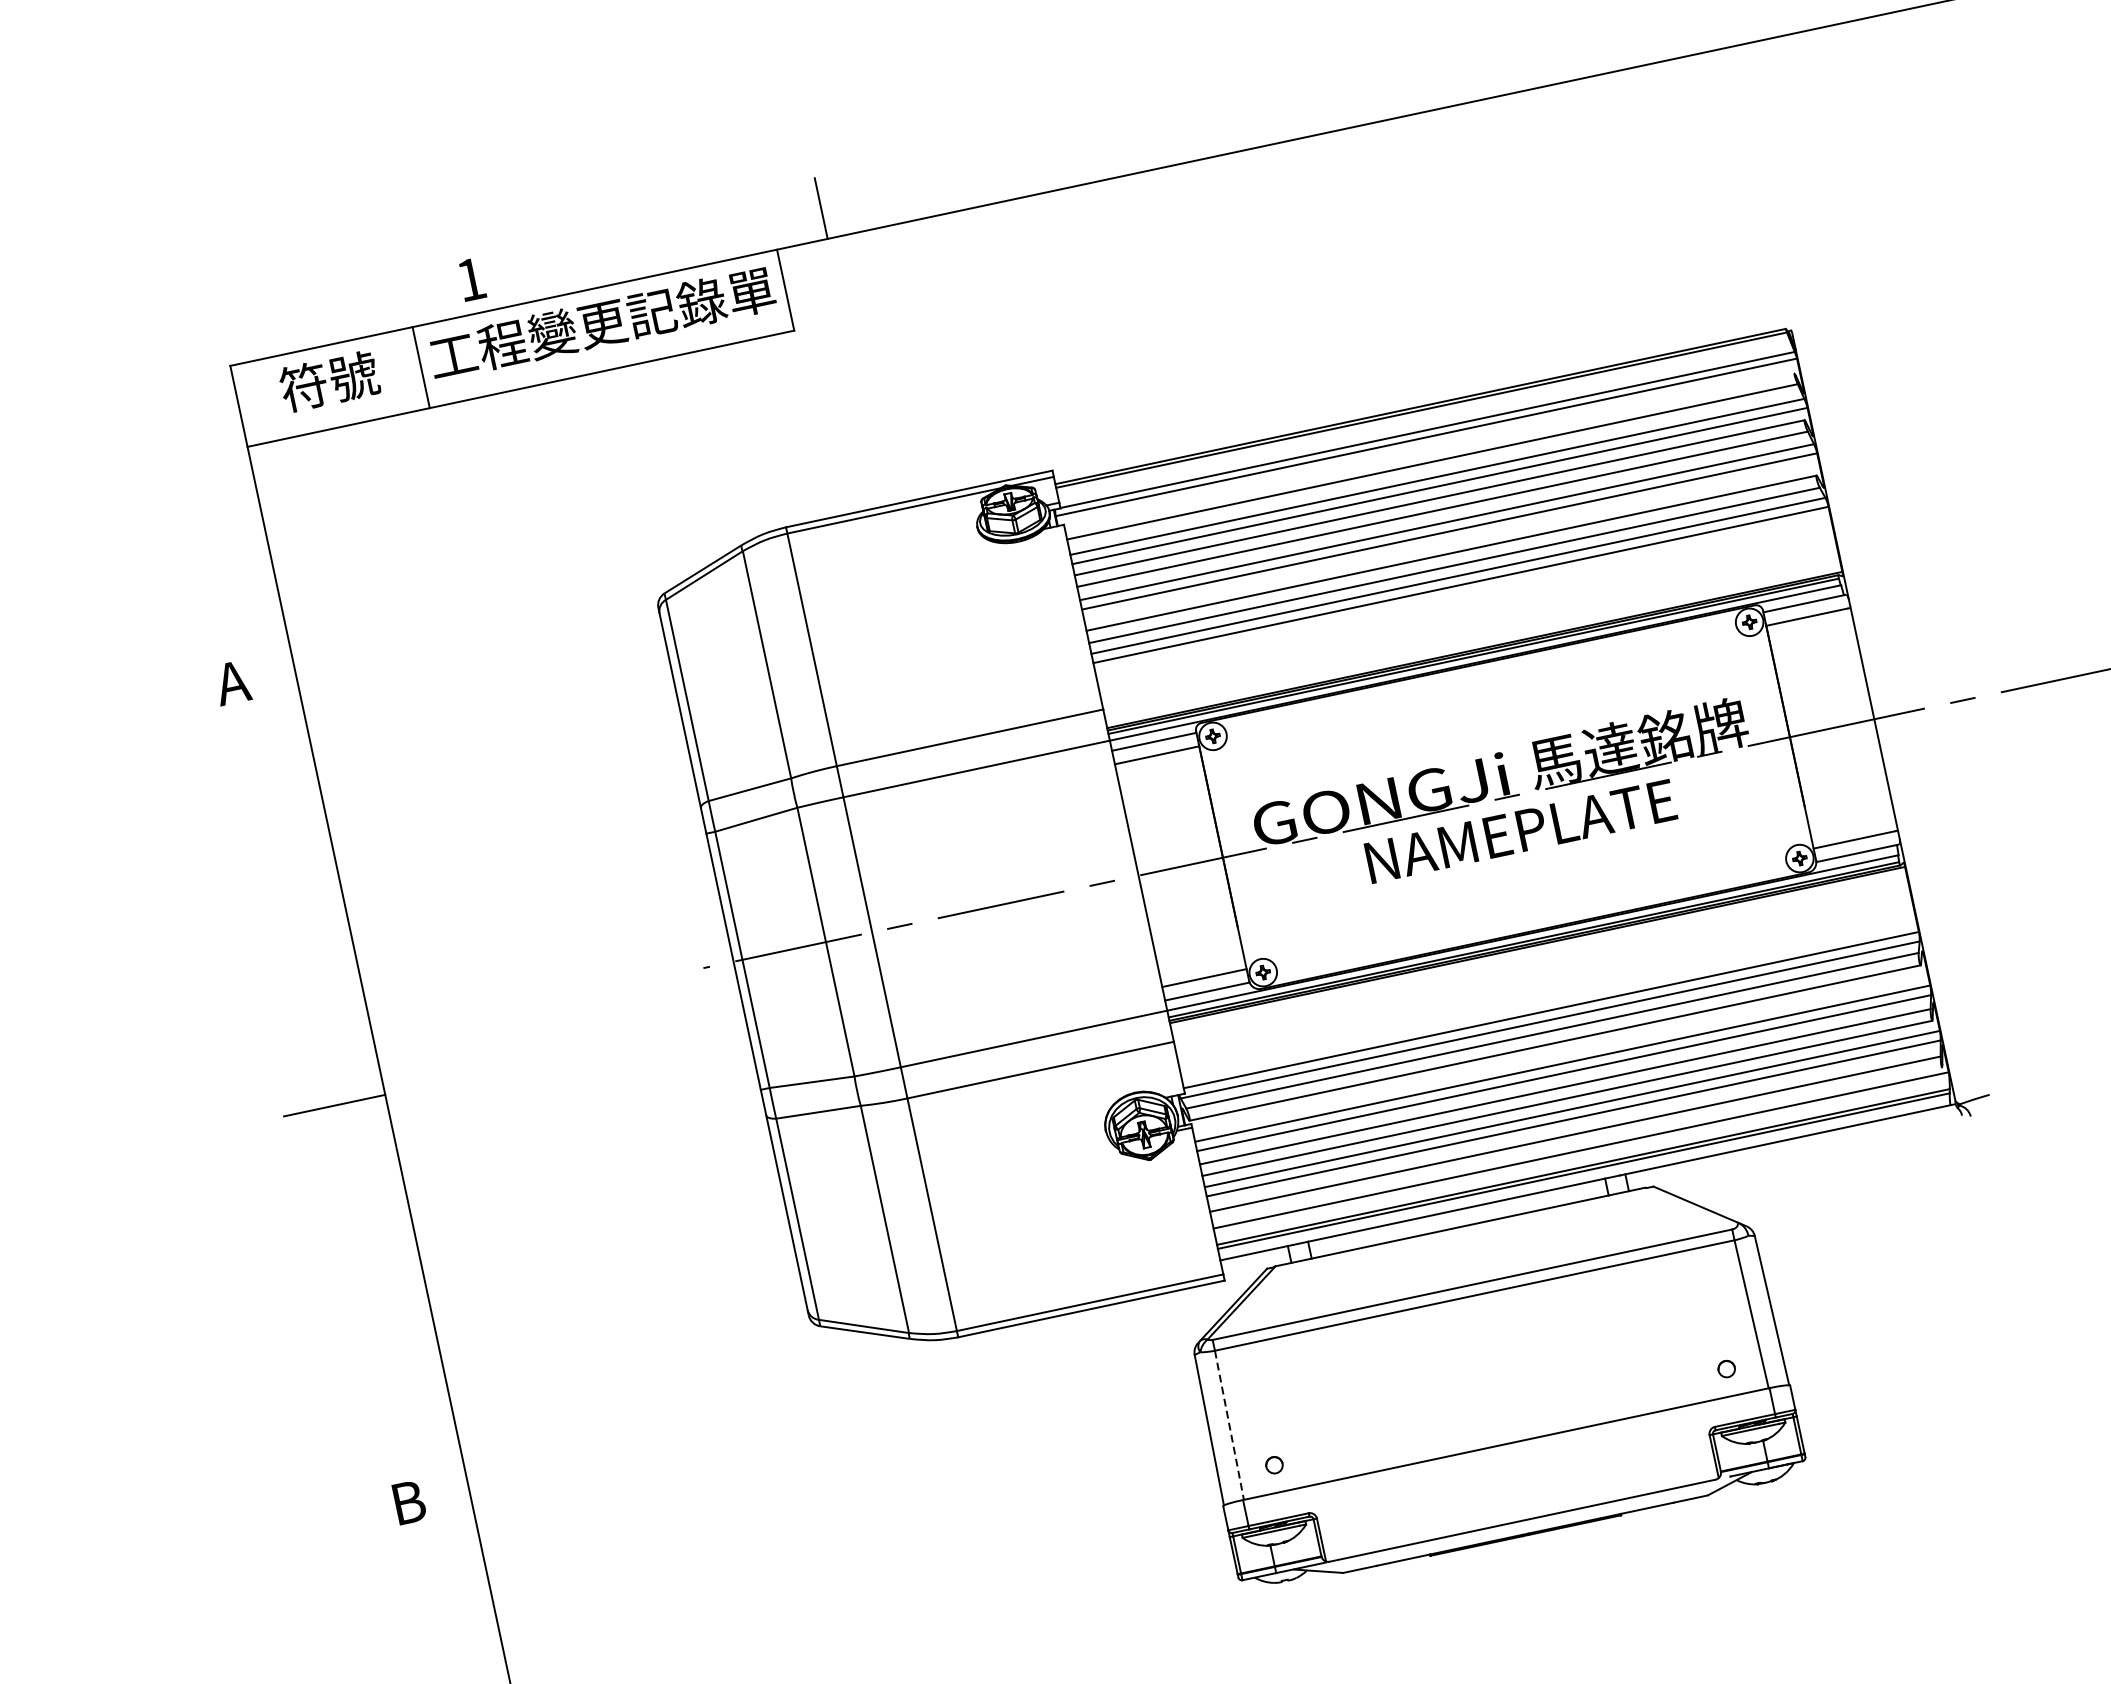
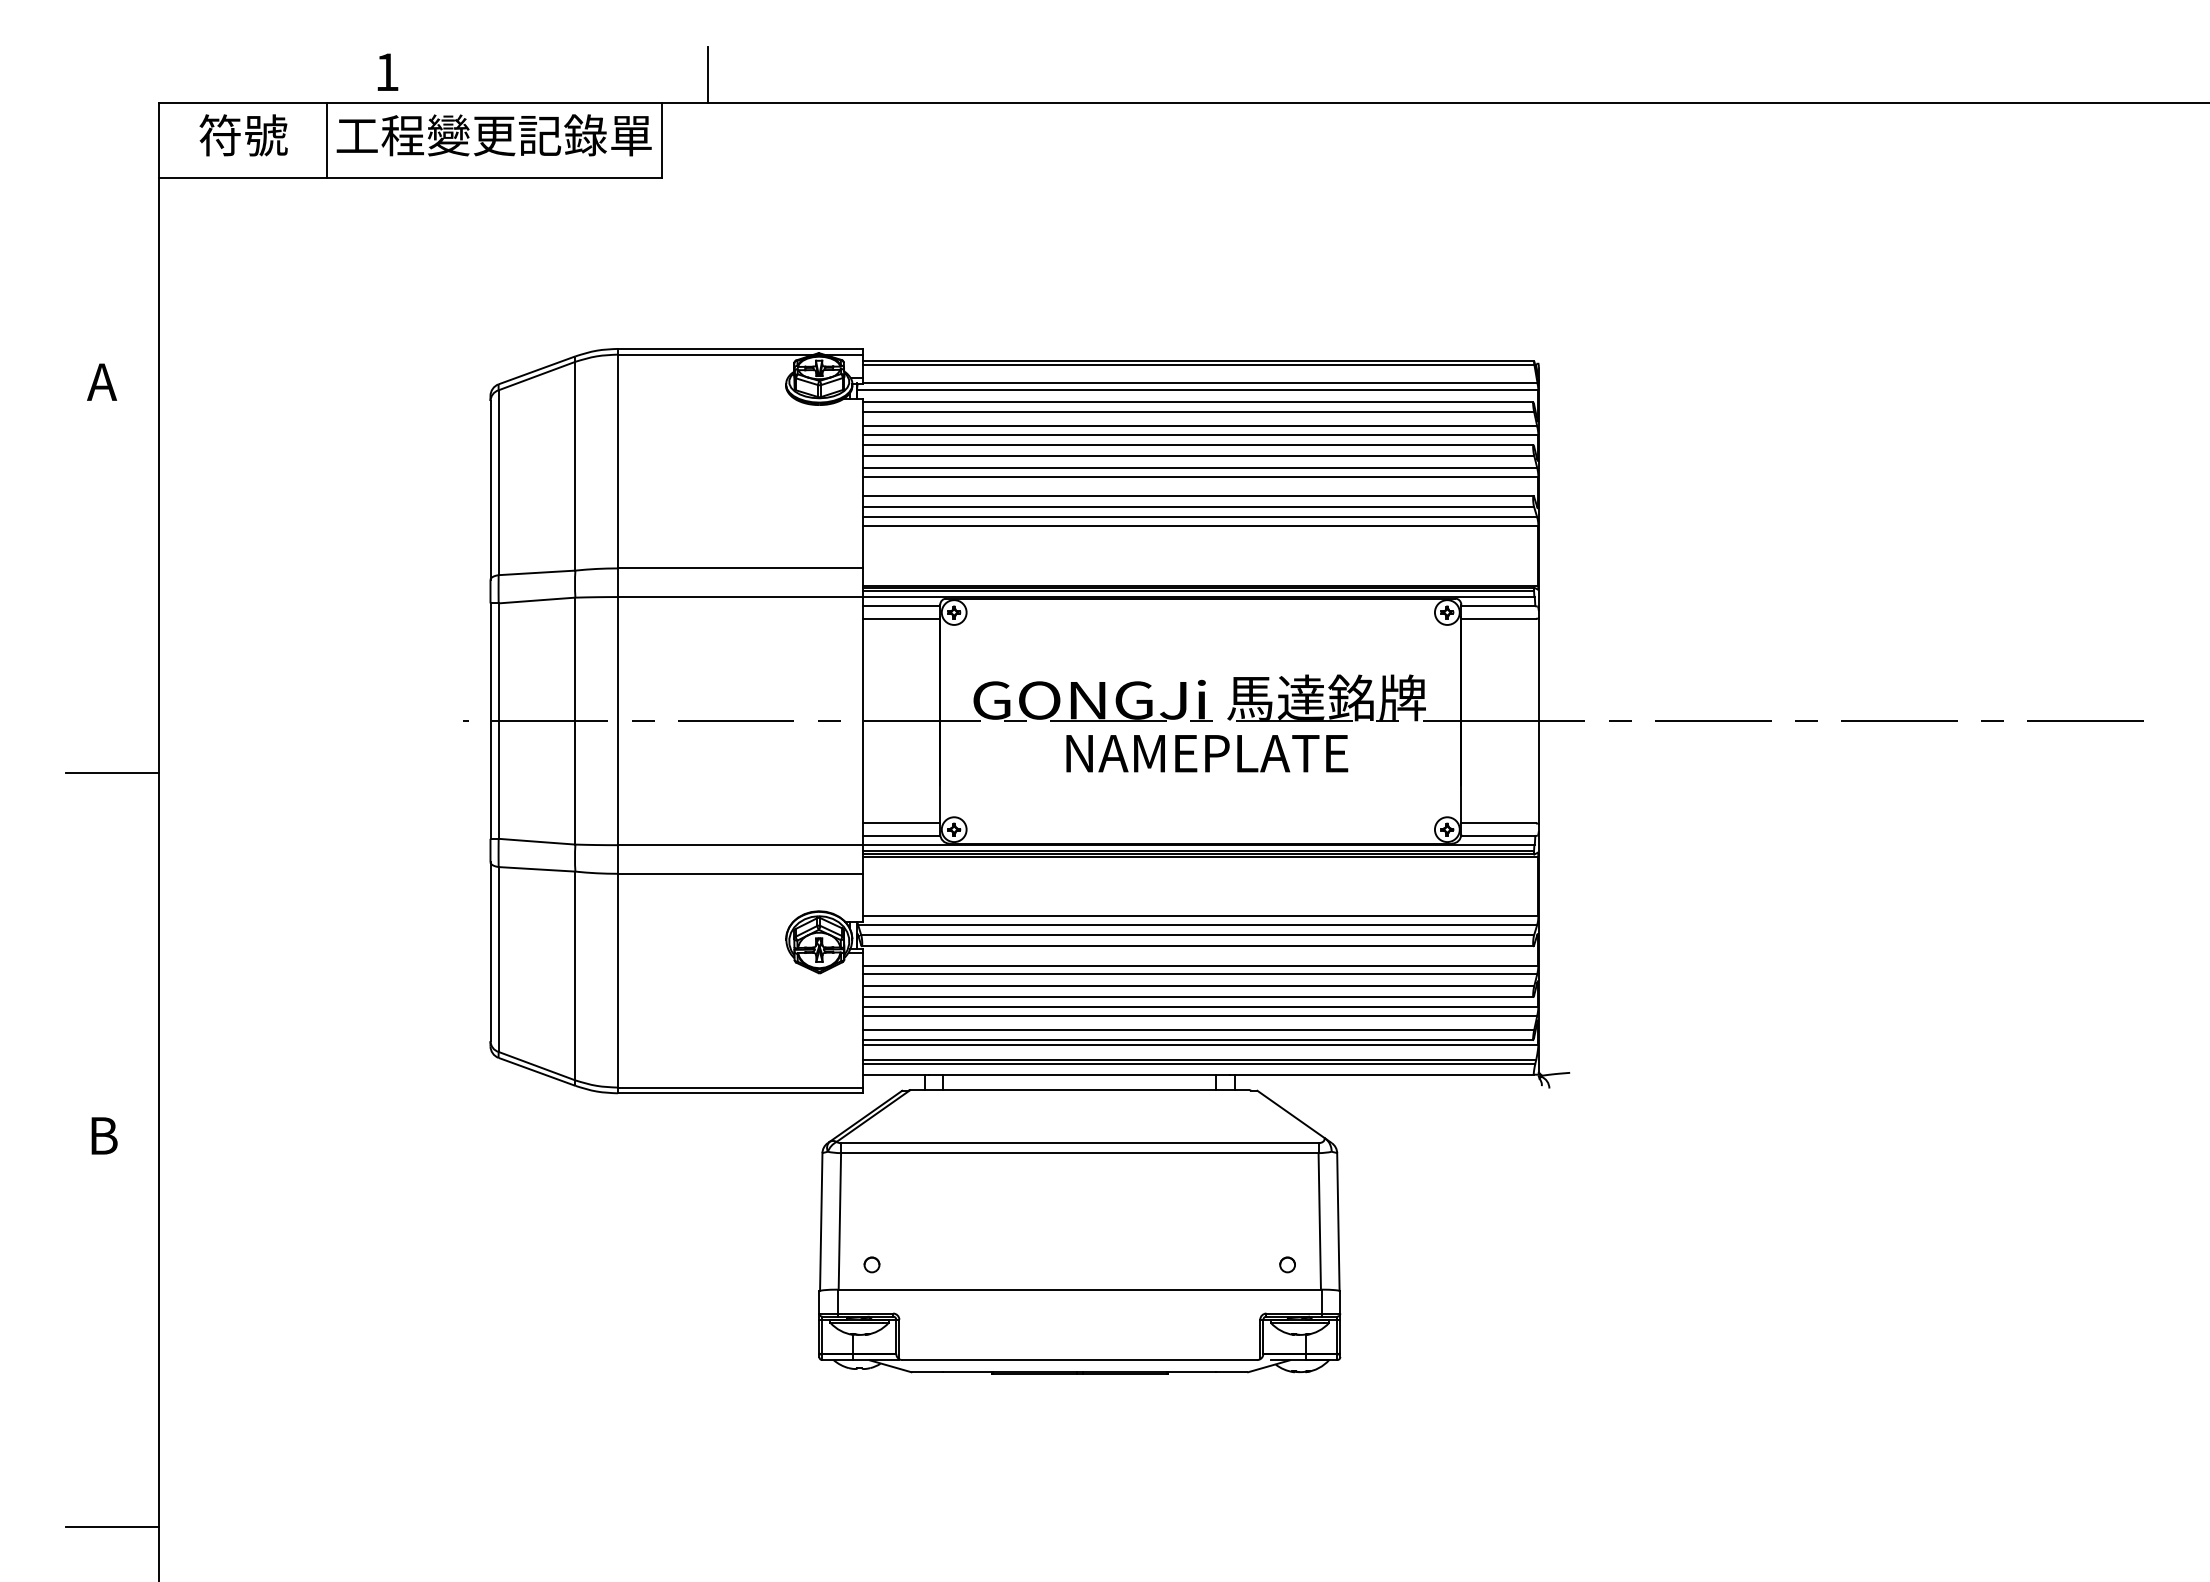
line: (1429, 451) -> (1197, 402), added
line: (1576, 1144) -> (1197, 1039), added
line: (1229, 1425) -> (839, 1221), dashed -> solid

